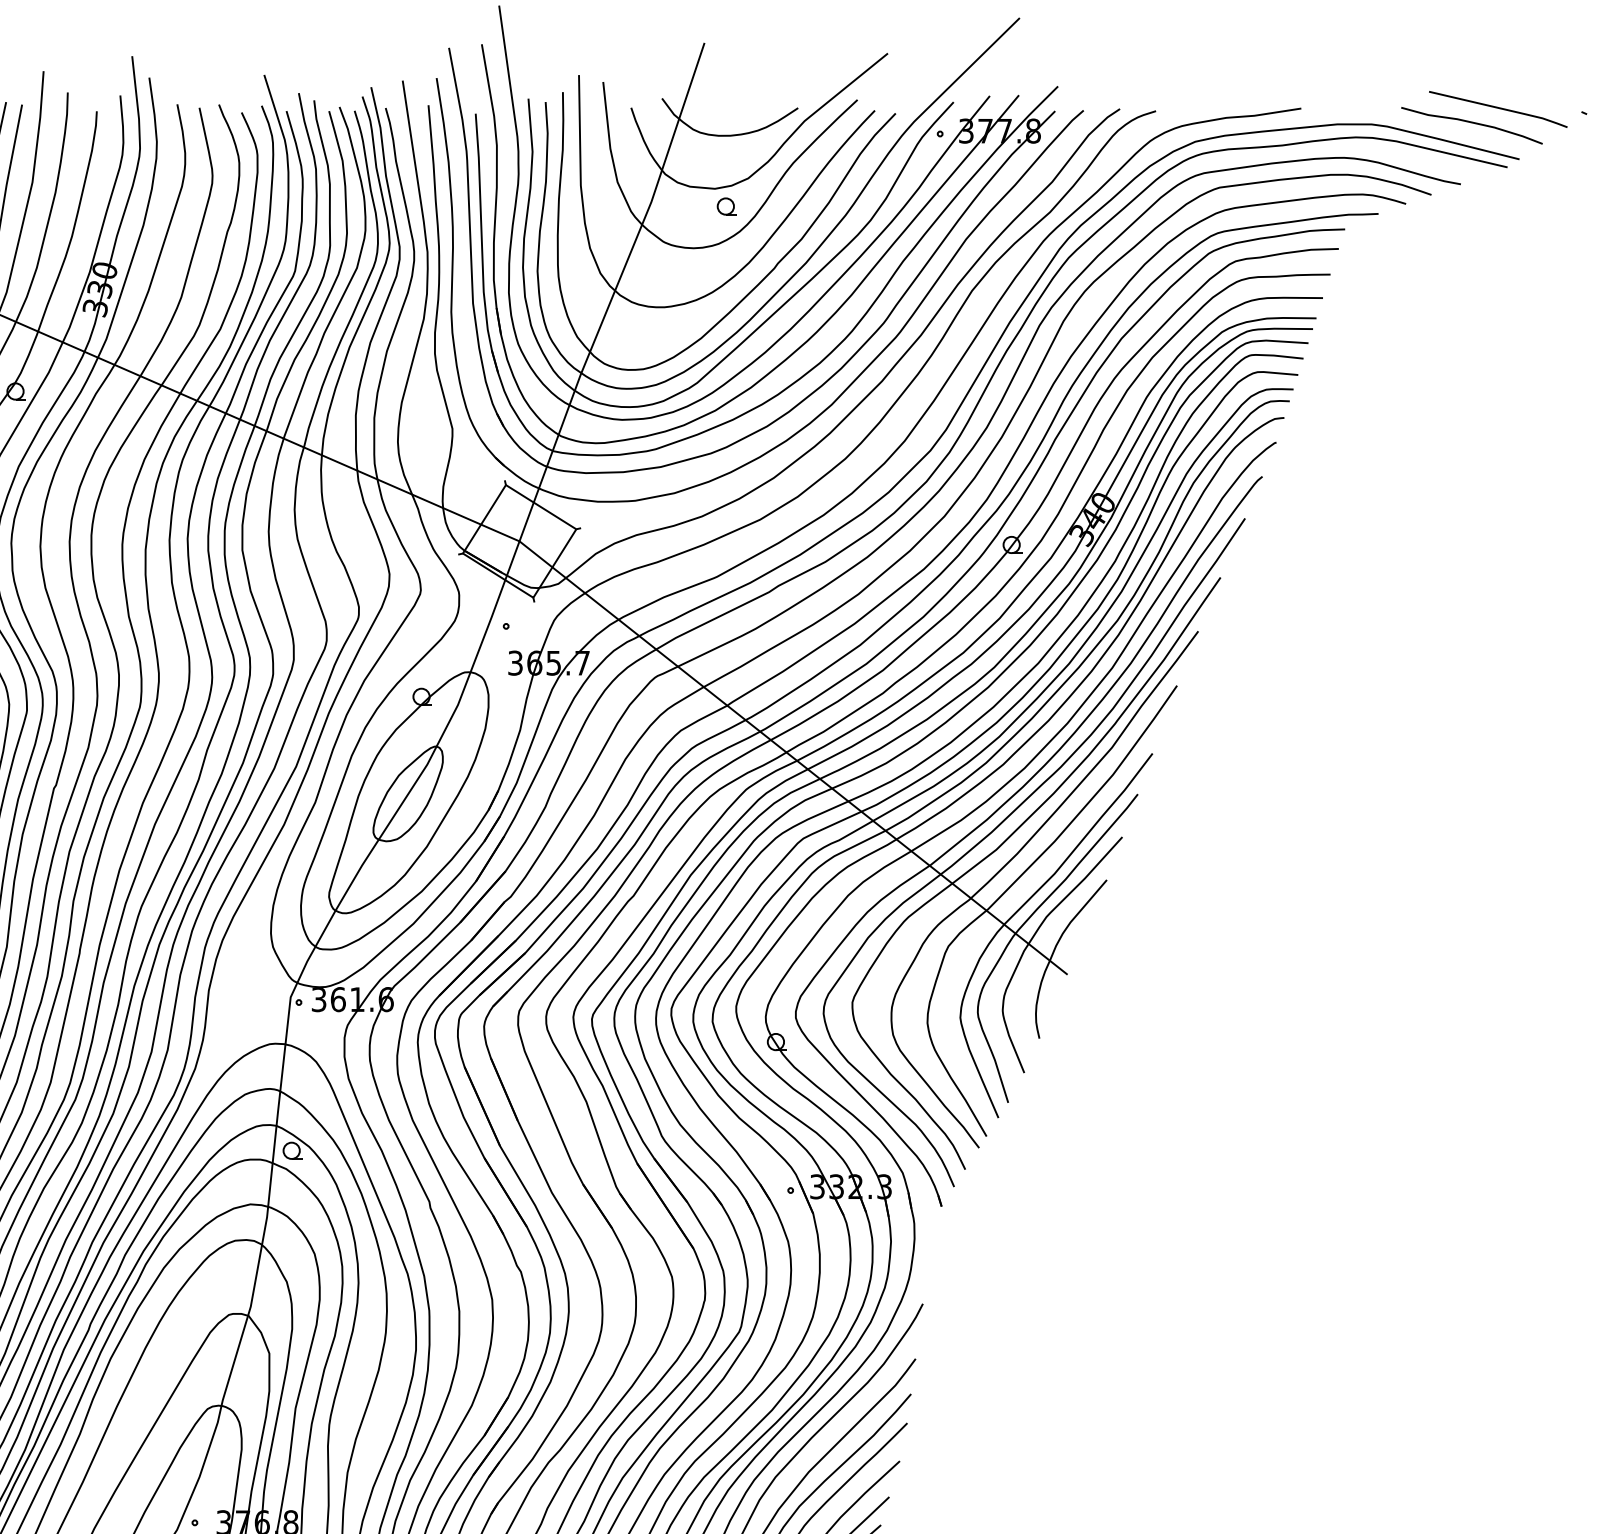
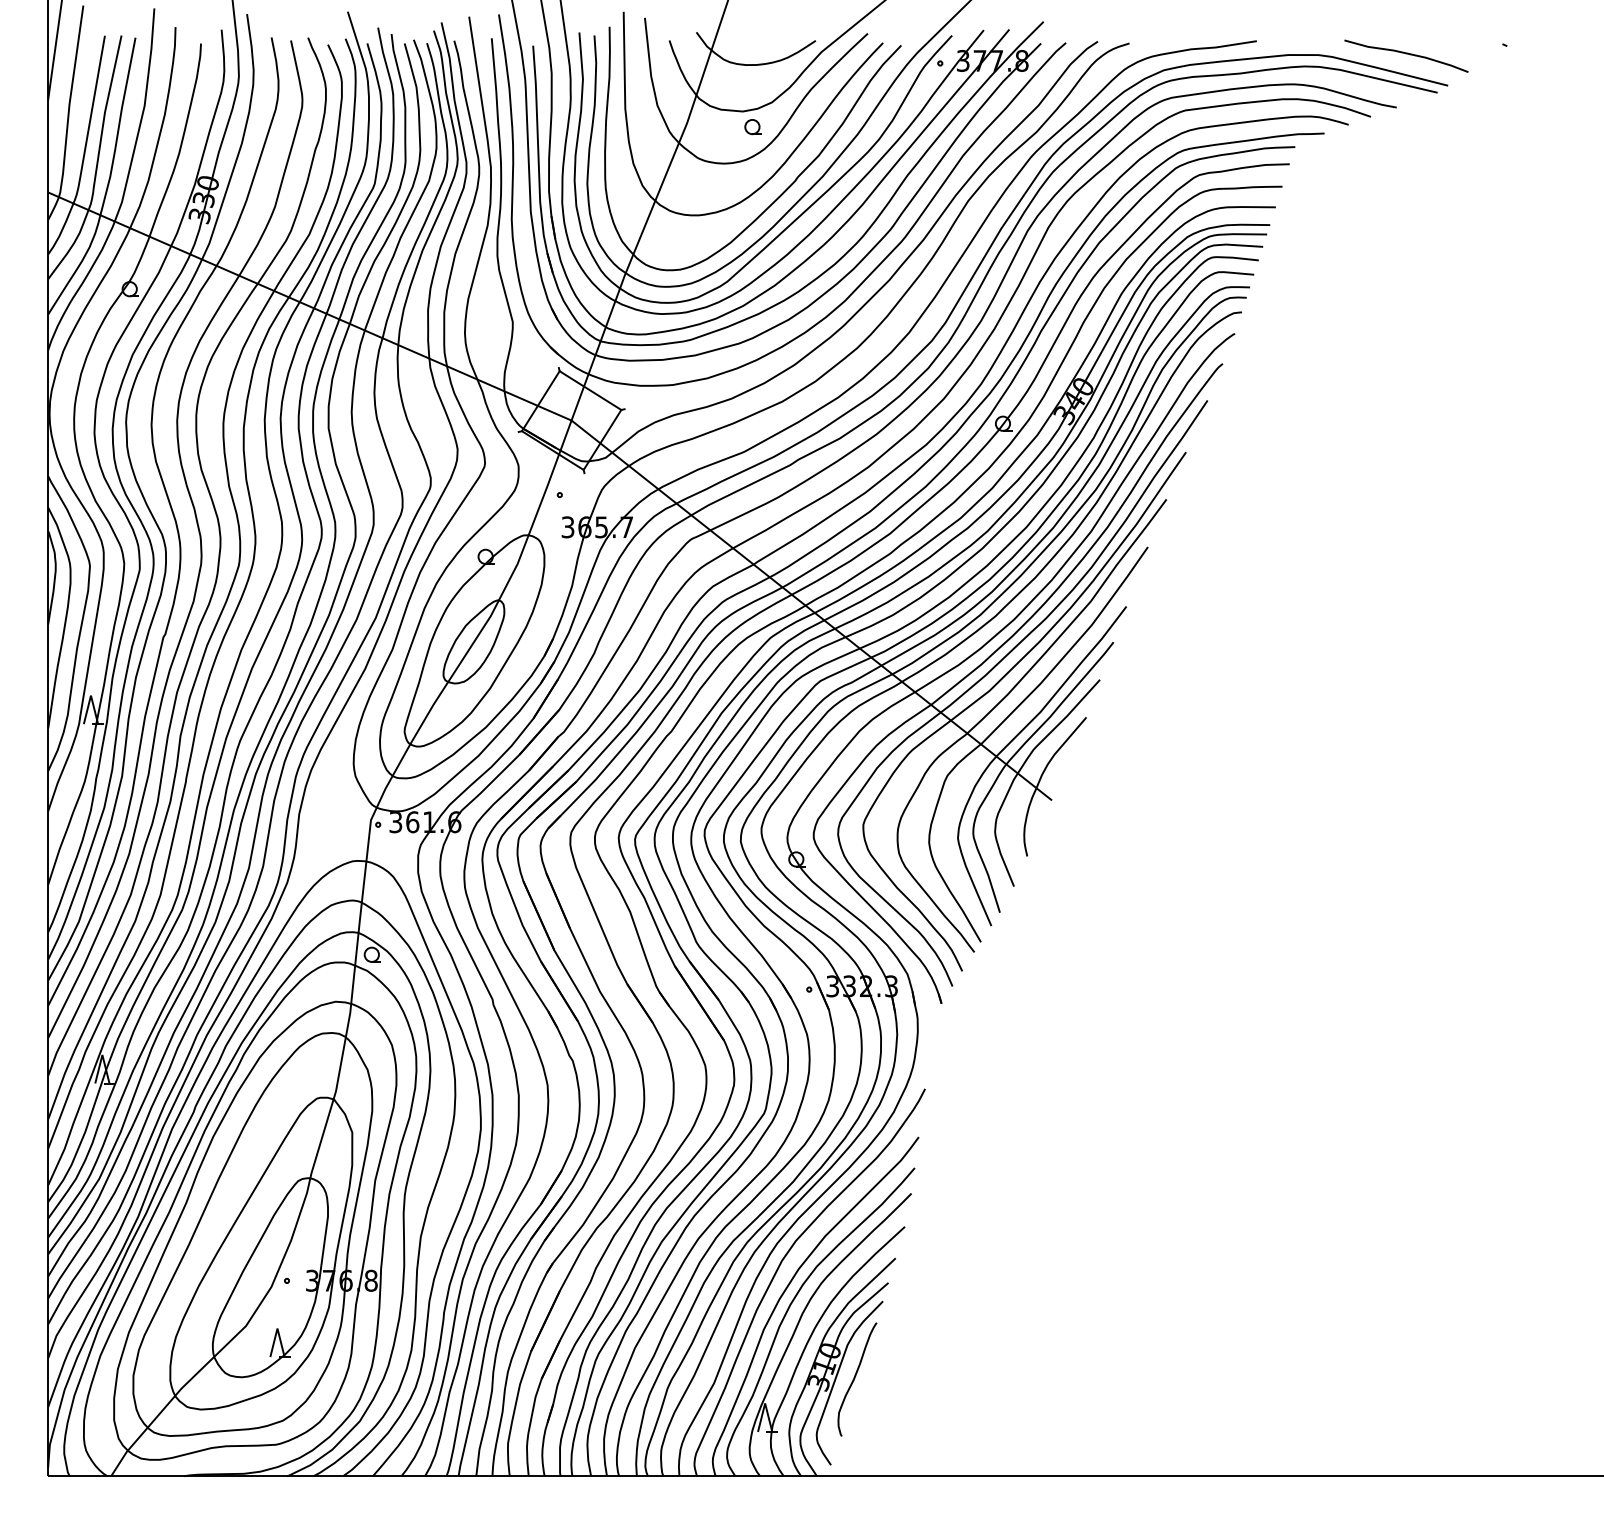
line: (1498, 108) -> (1429, 41), removed

